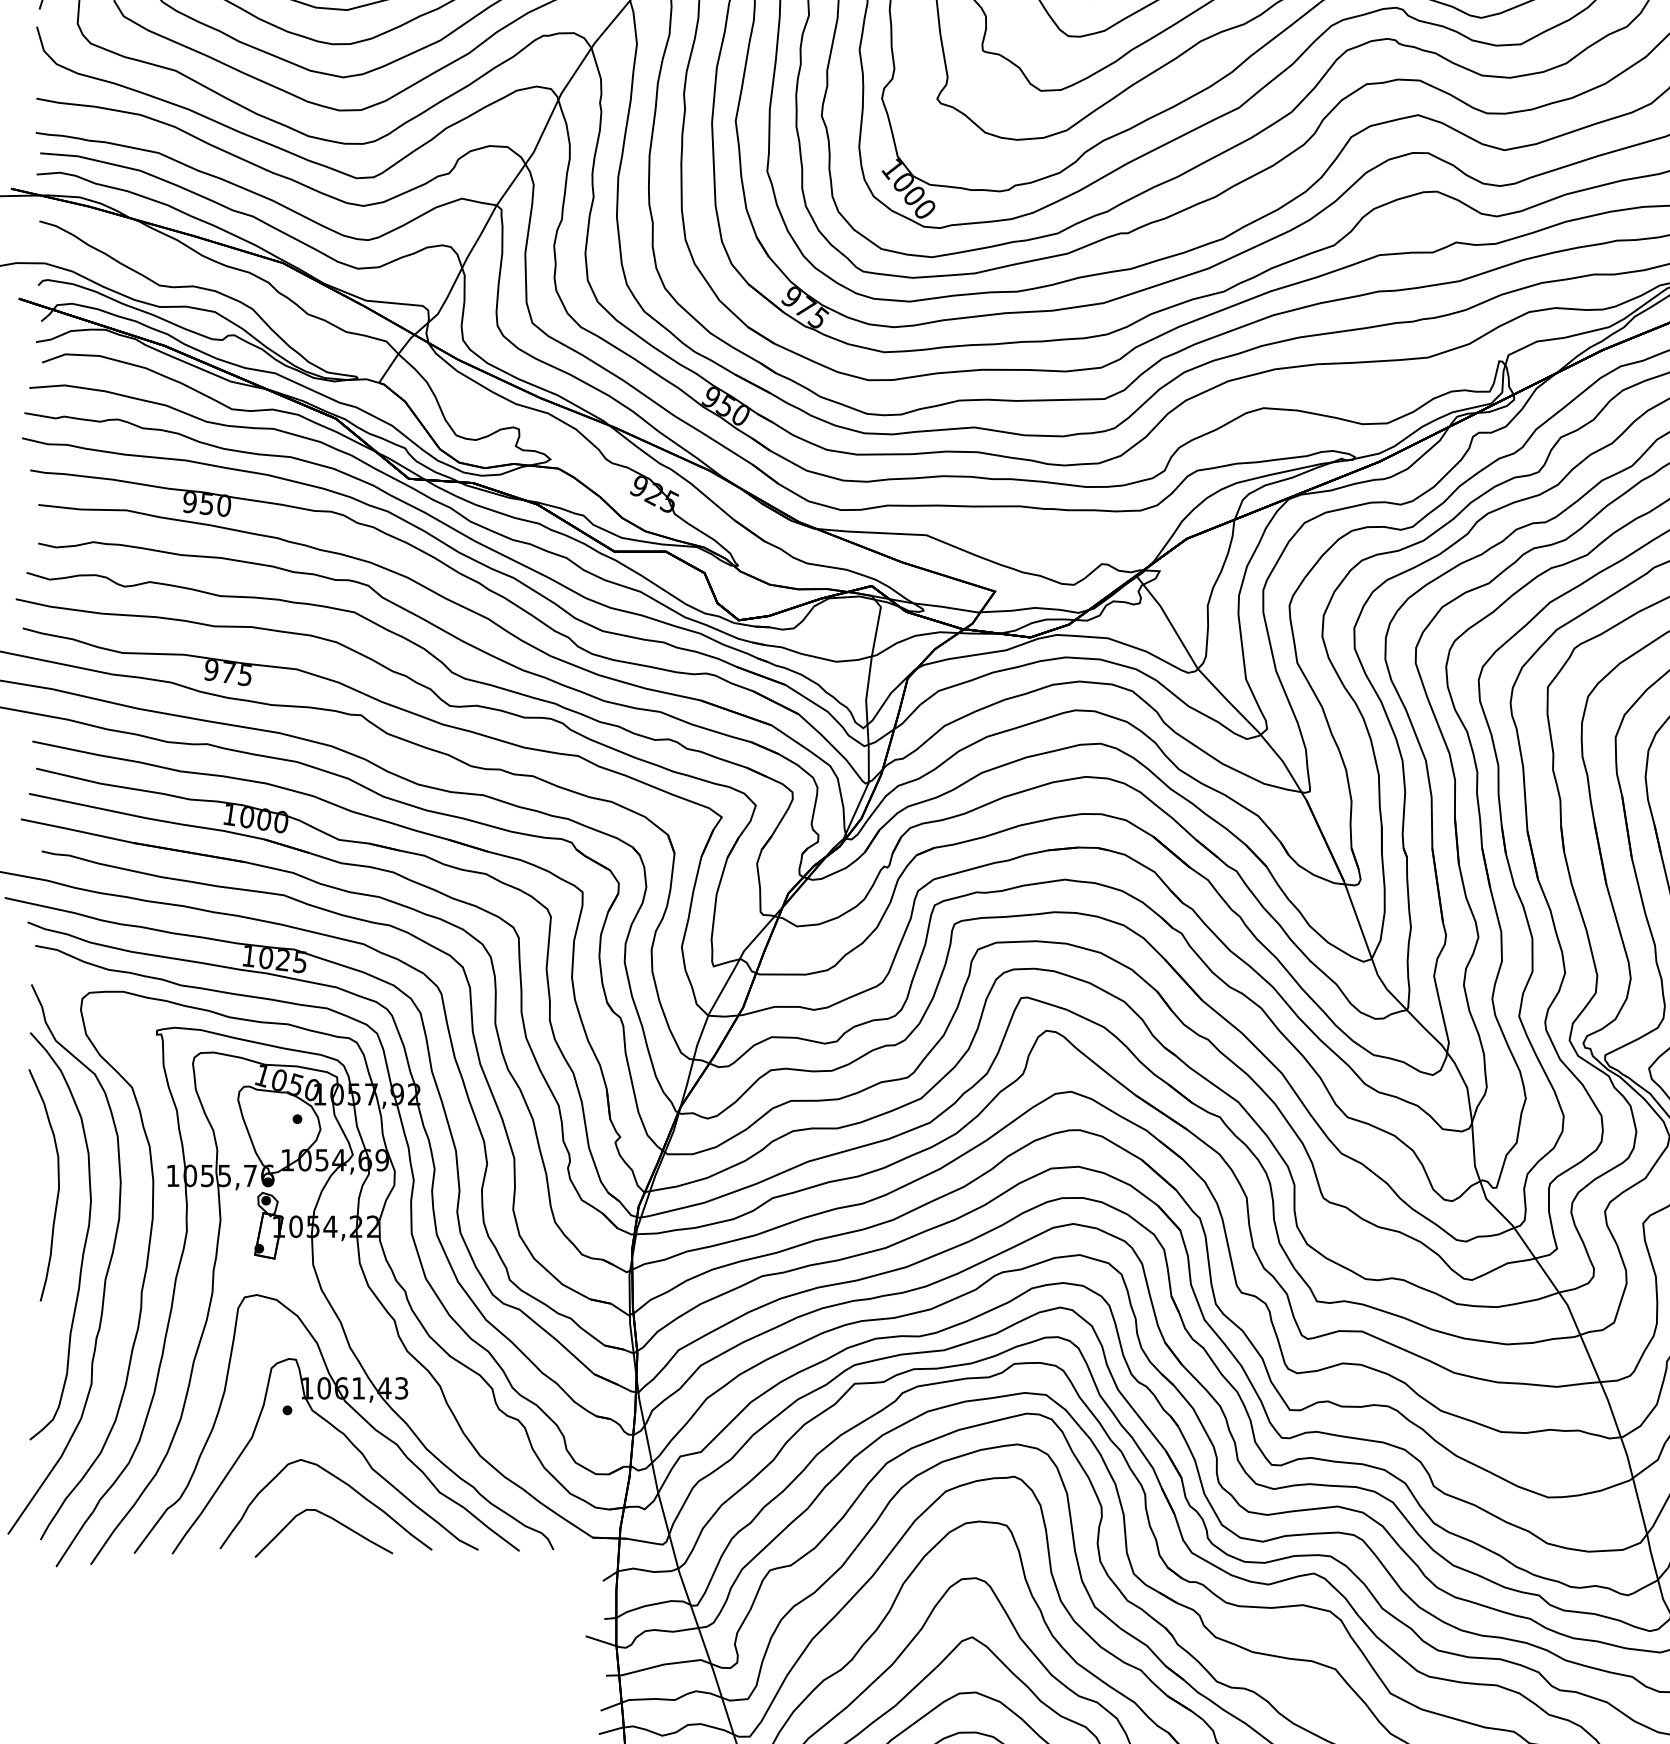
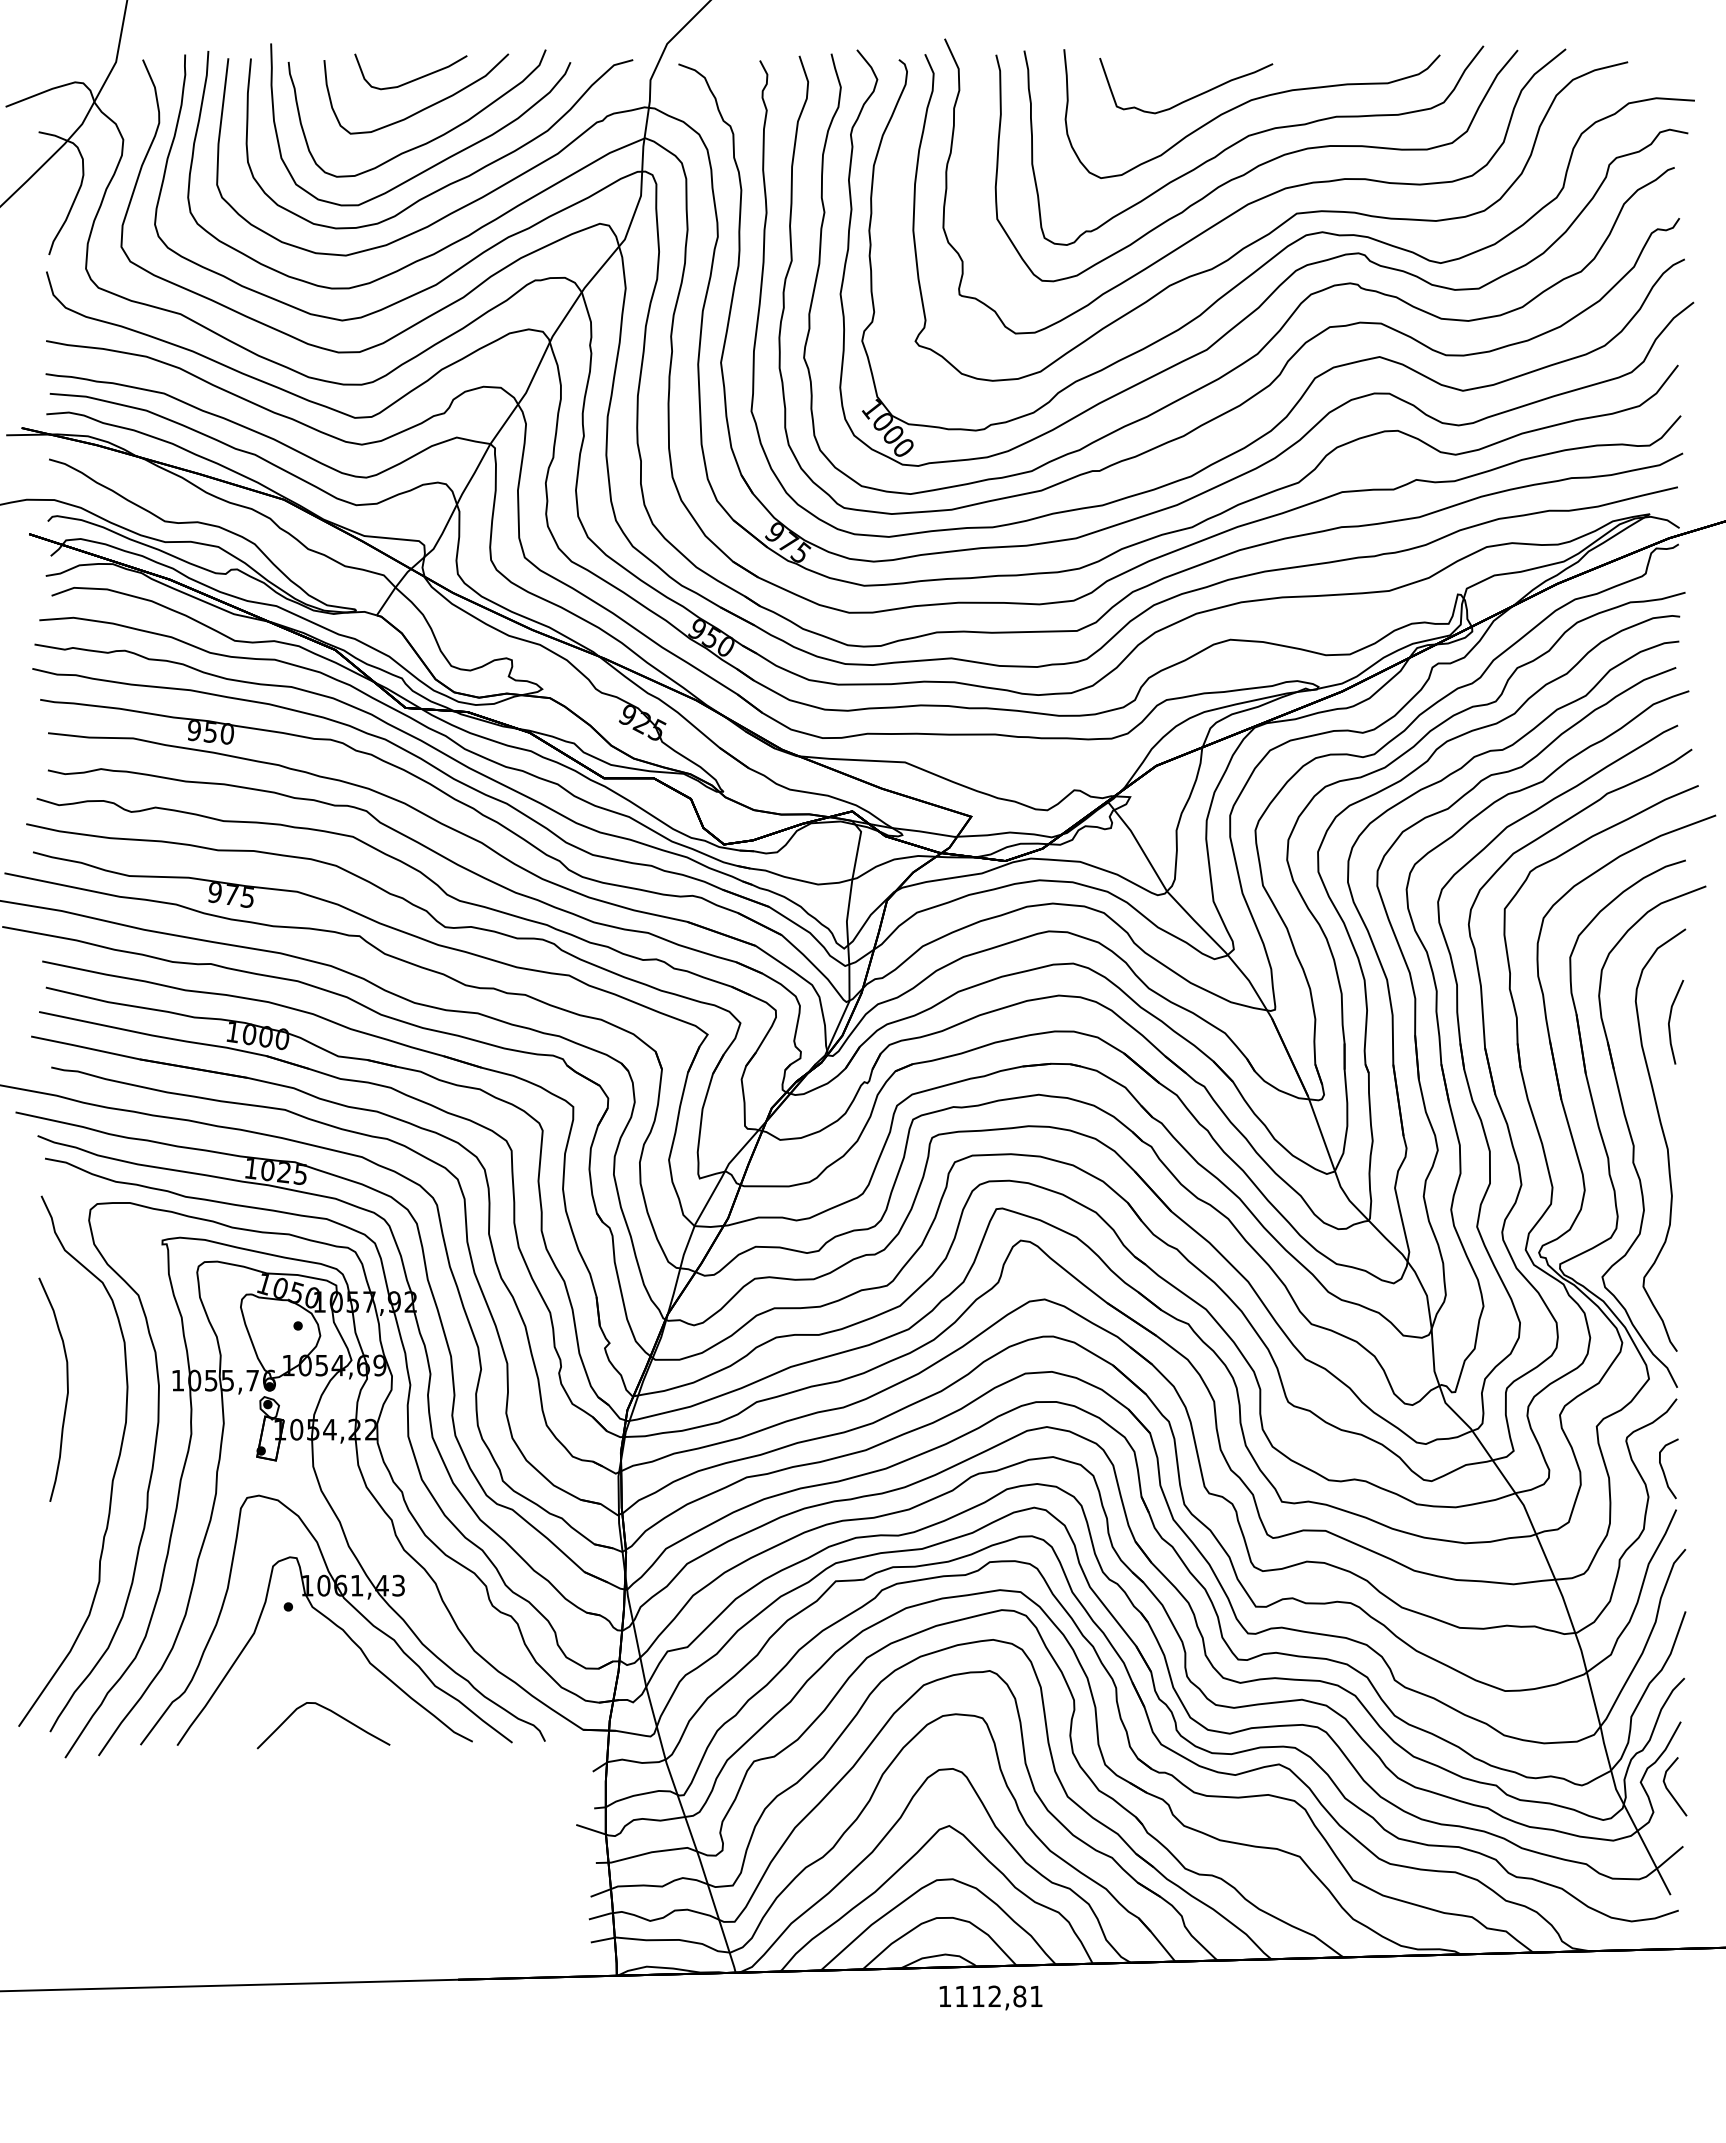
curve: (84, 1242) -> (92, 1444), removed
curve: (340, 1481) -> (339, 1675), removed

